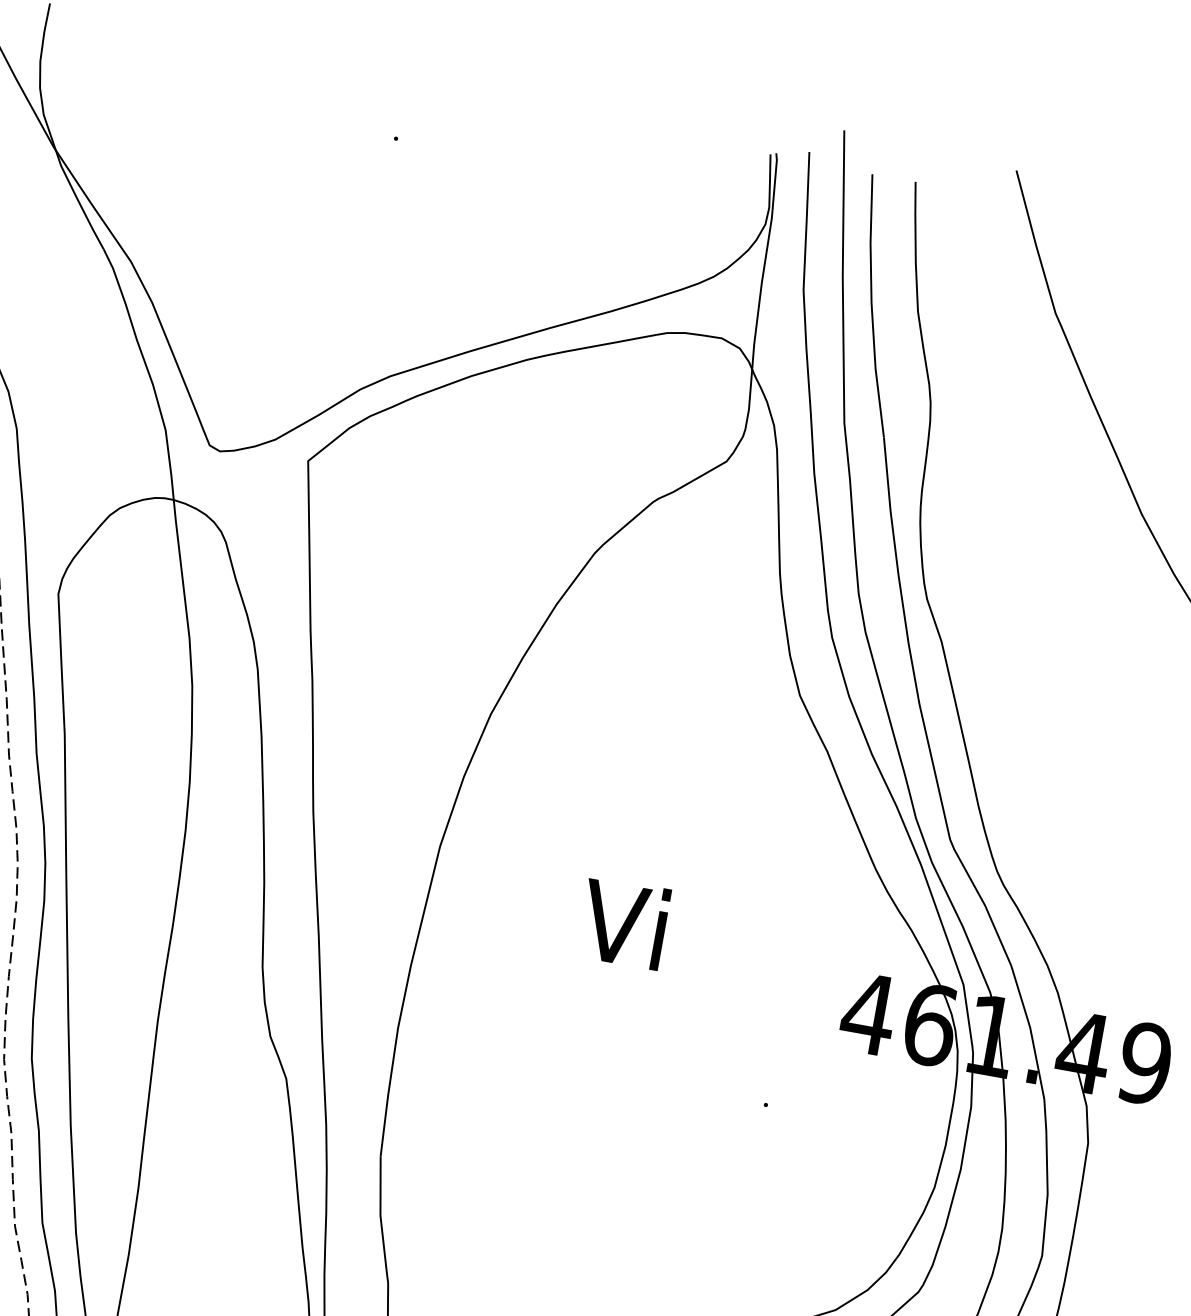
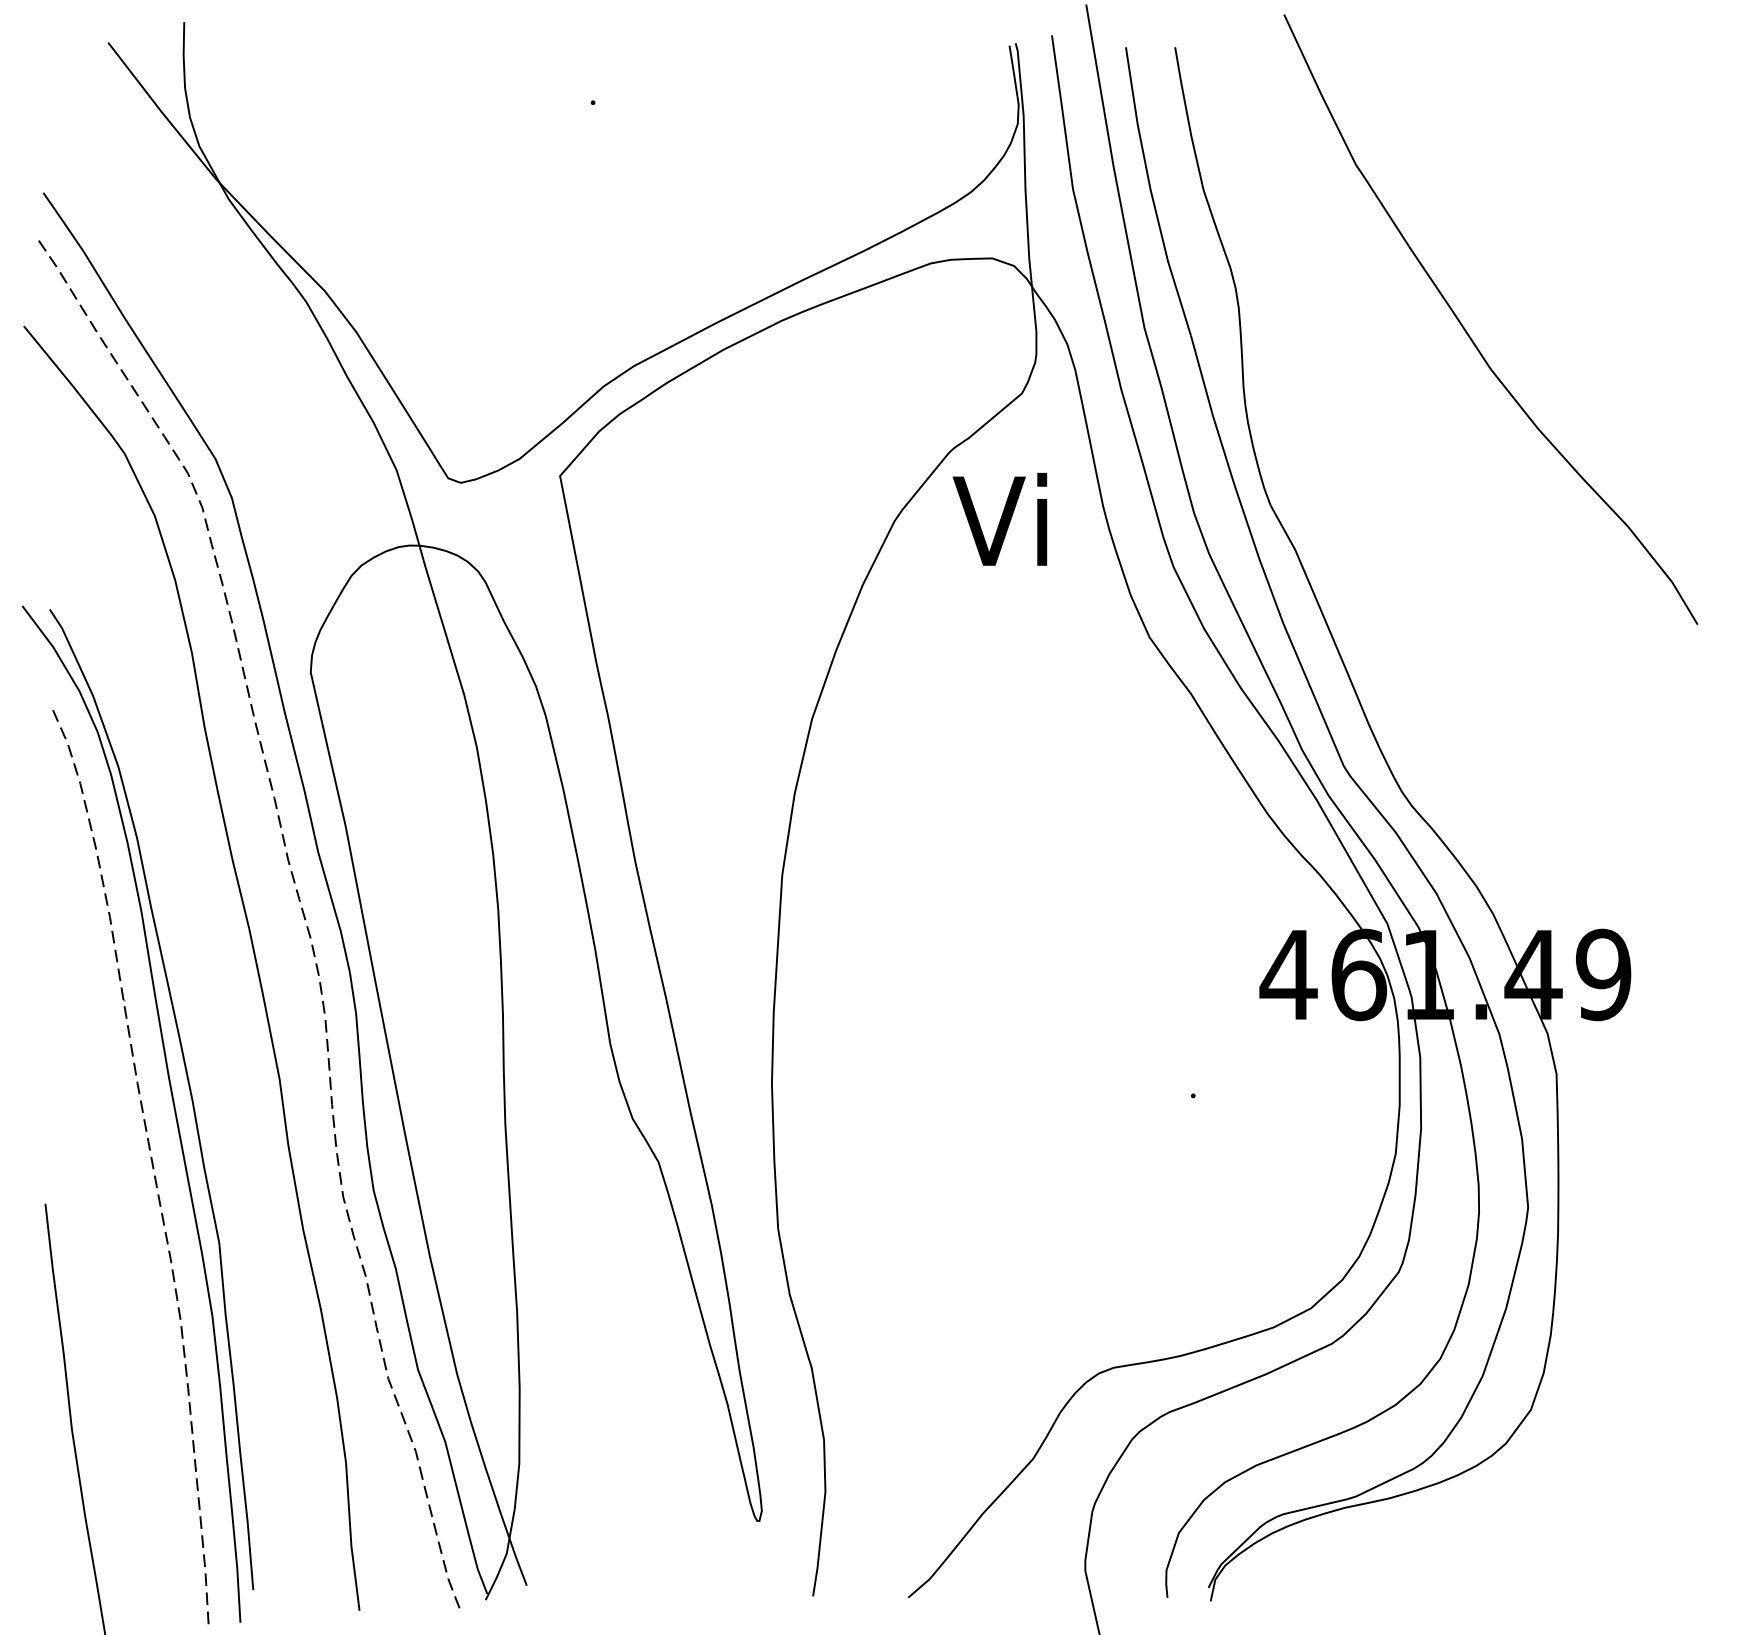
text: (623, 922) -> (999, 518), moved

